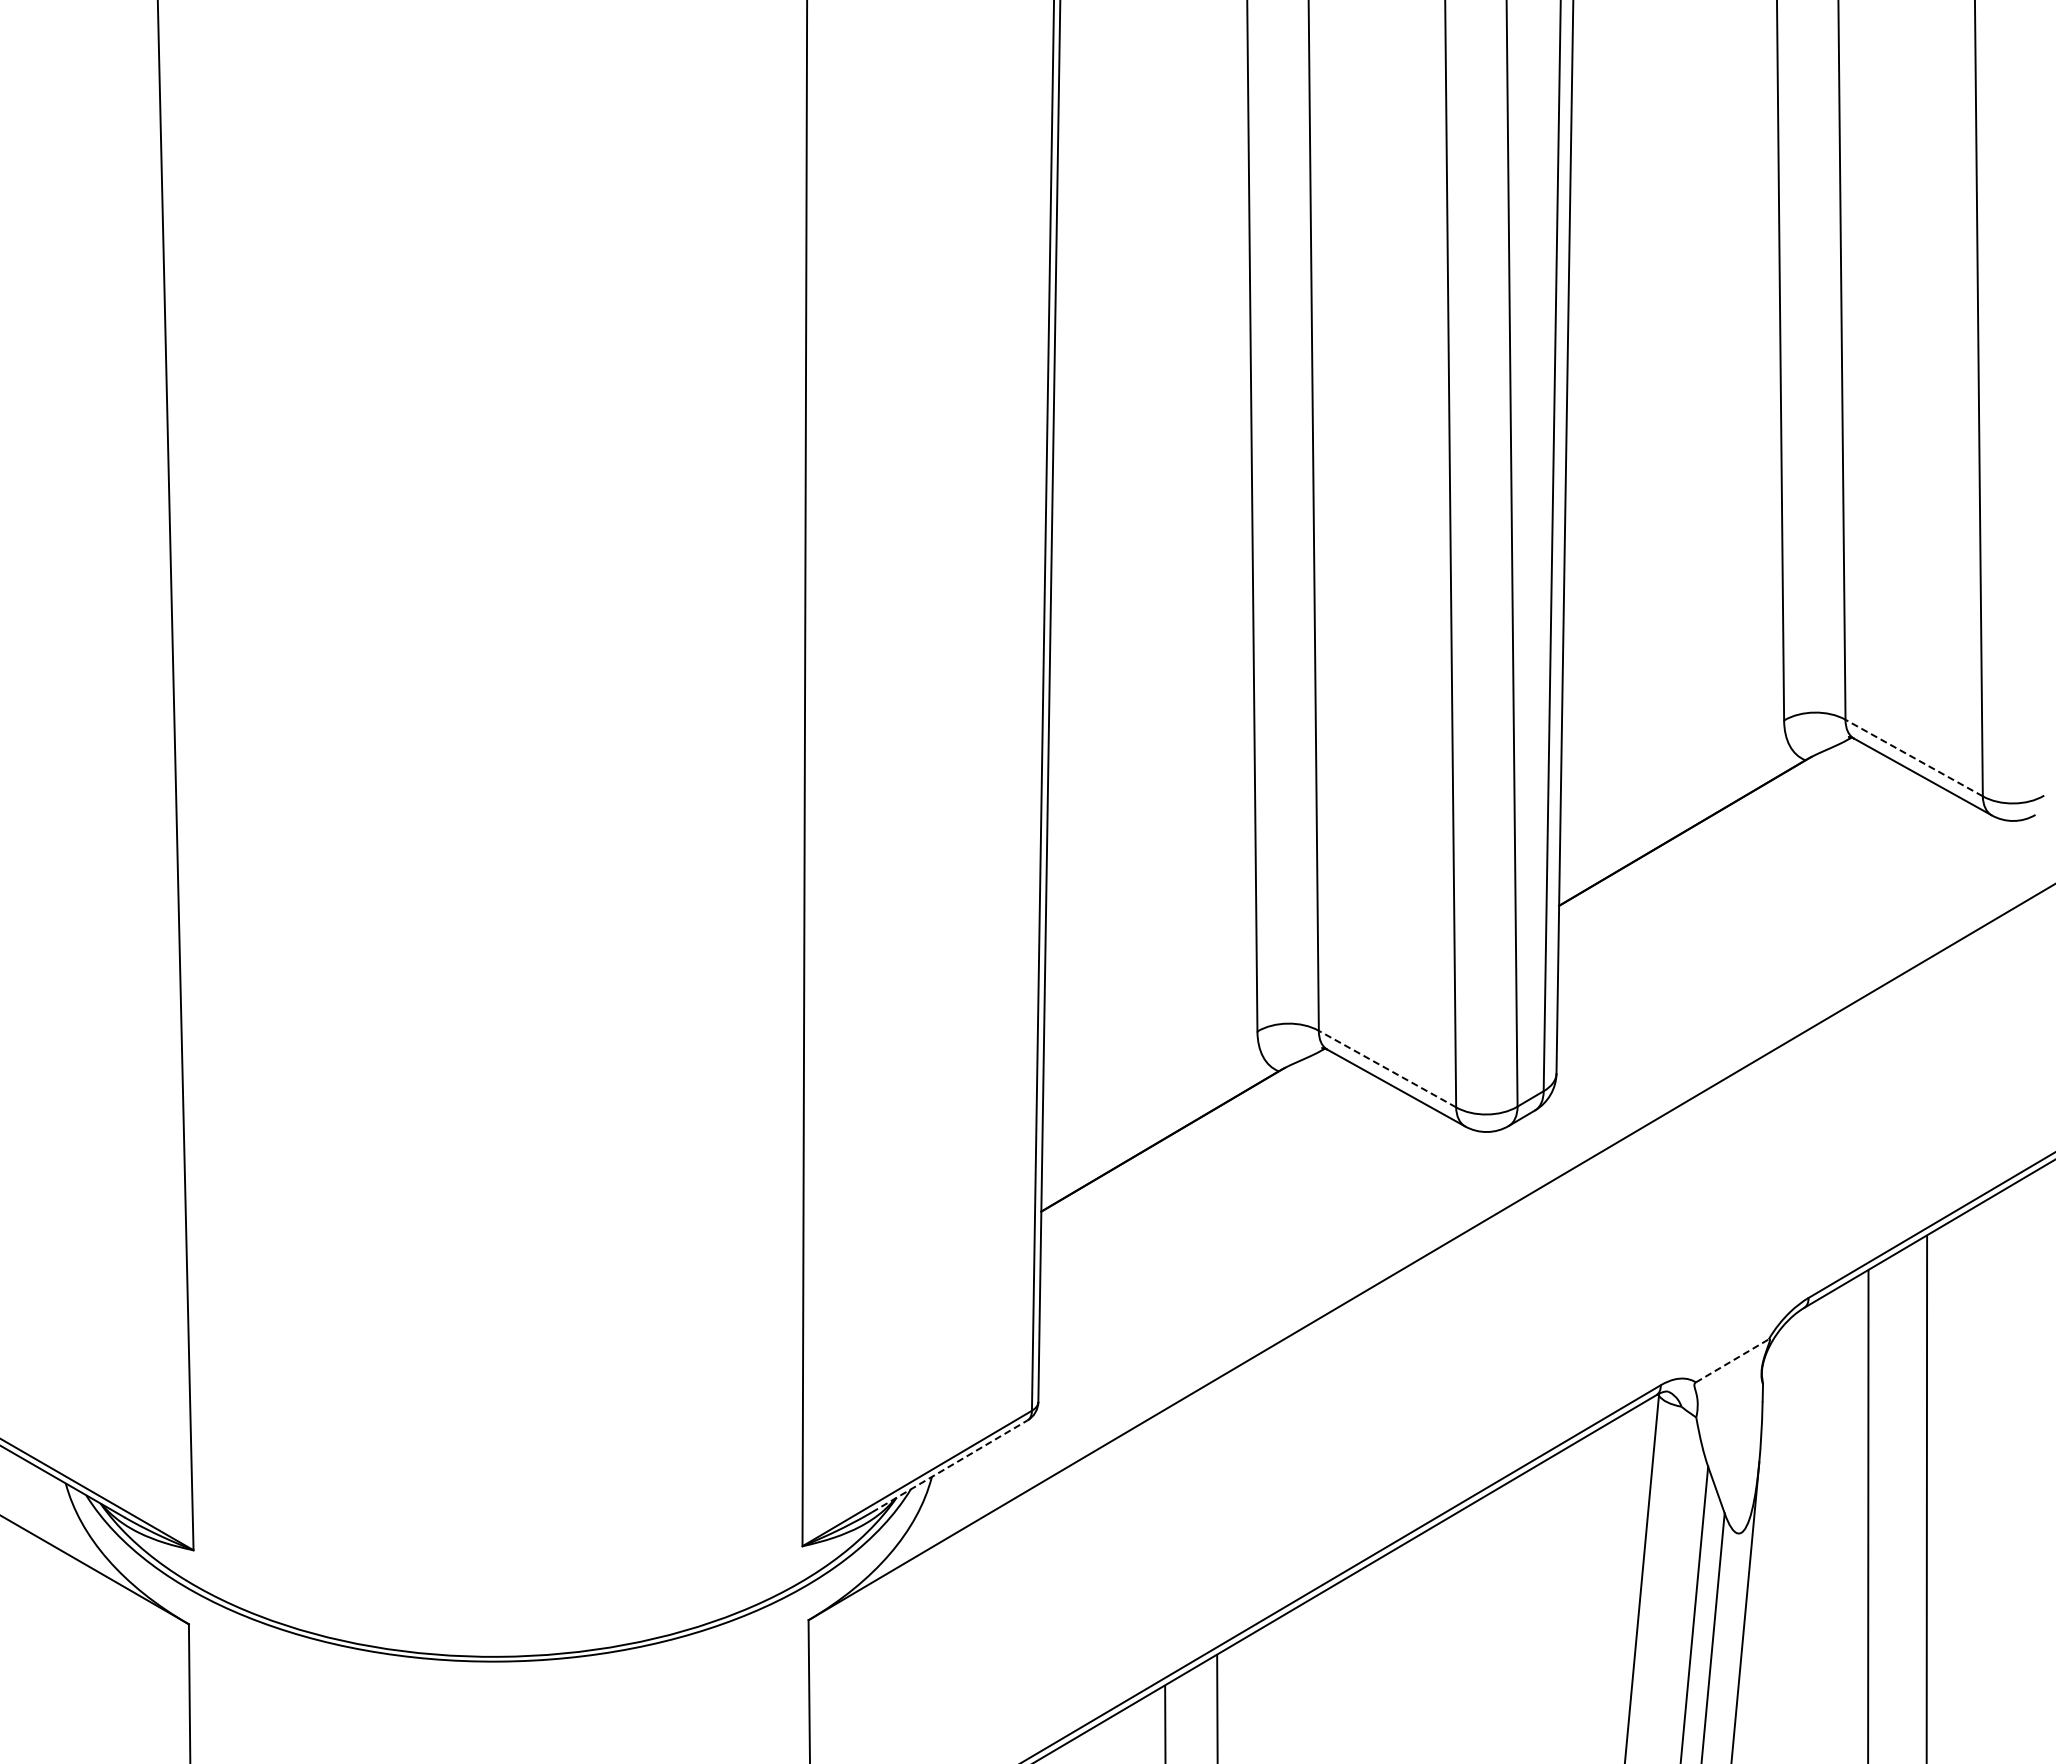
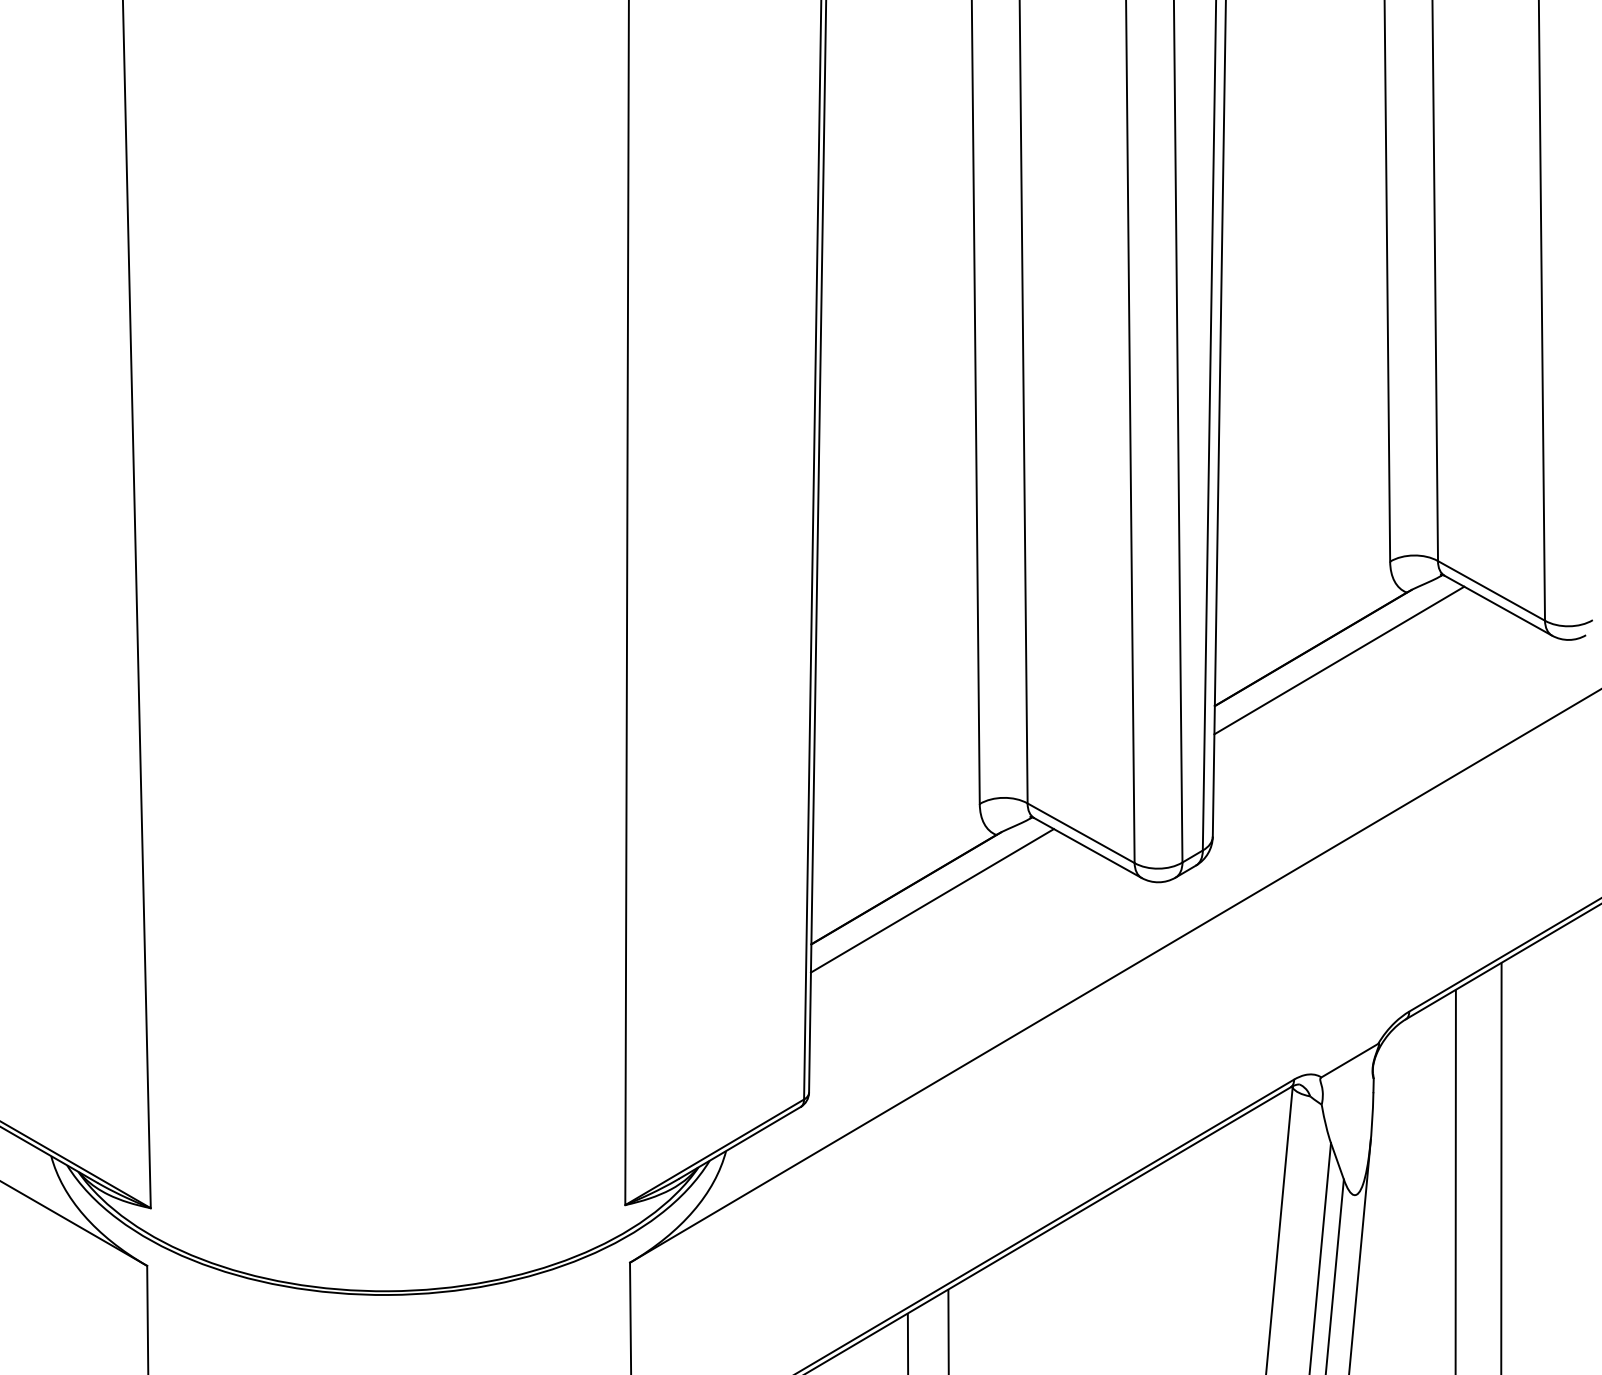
line: (1914, 758) -> (1491, 591), dashed -> solid
line: (1718, 847) -> (1339, 660), added
line: (1387, 1069) -> (1081, 833), dashed -> solid
line: (1196, 1155) -> (932, 900), added
line: (1732, 1360) -> (1349, 1060), dashed -> solid
line: (950, 1466) -> (740, 1142), dashed -> solid

